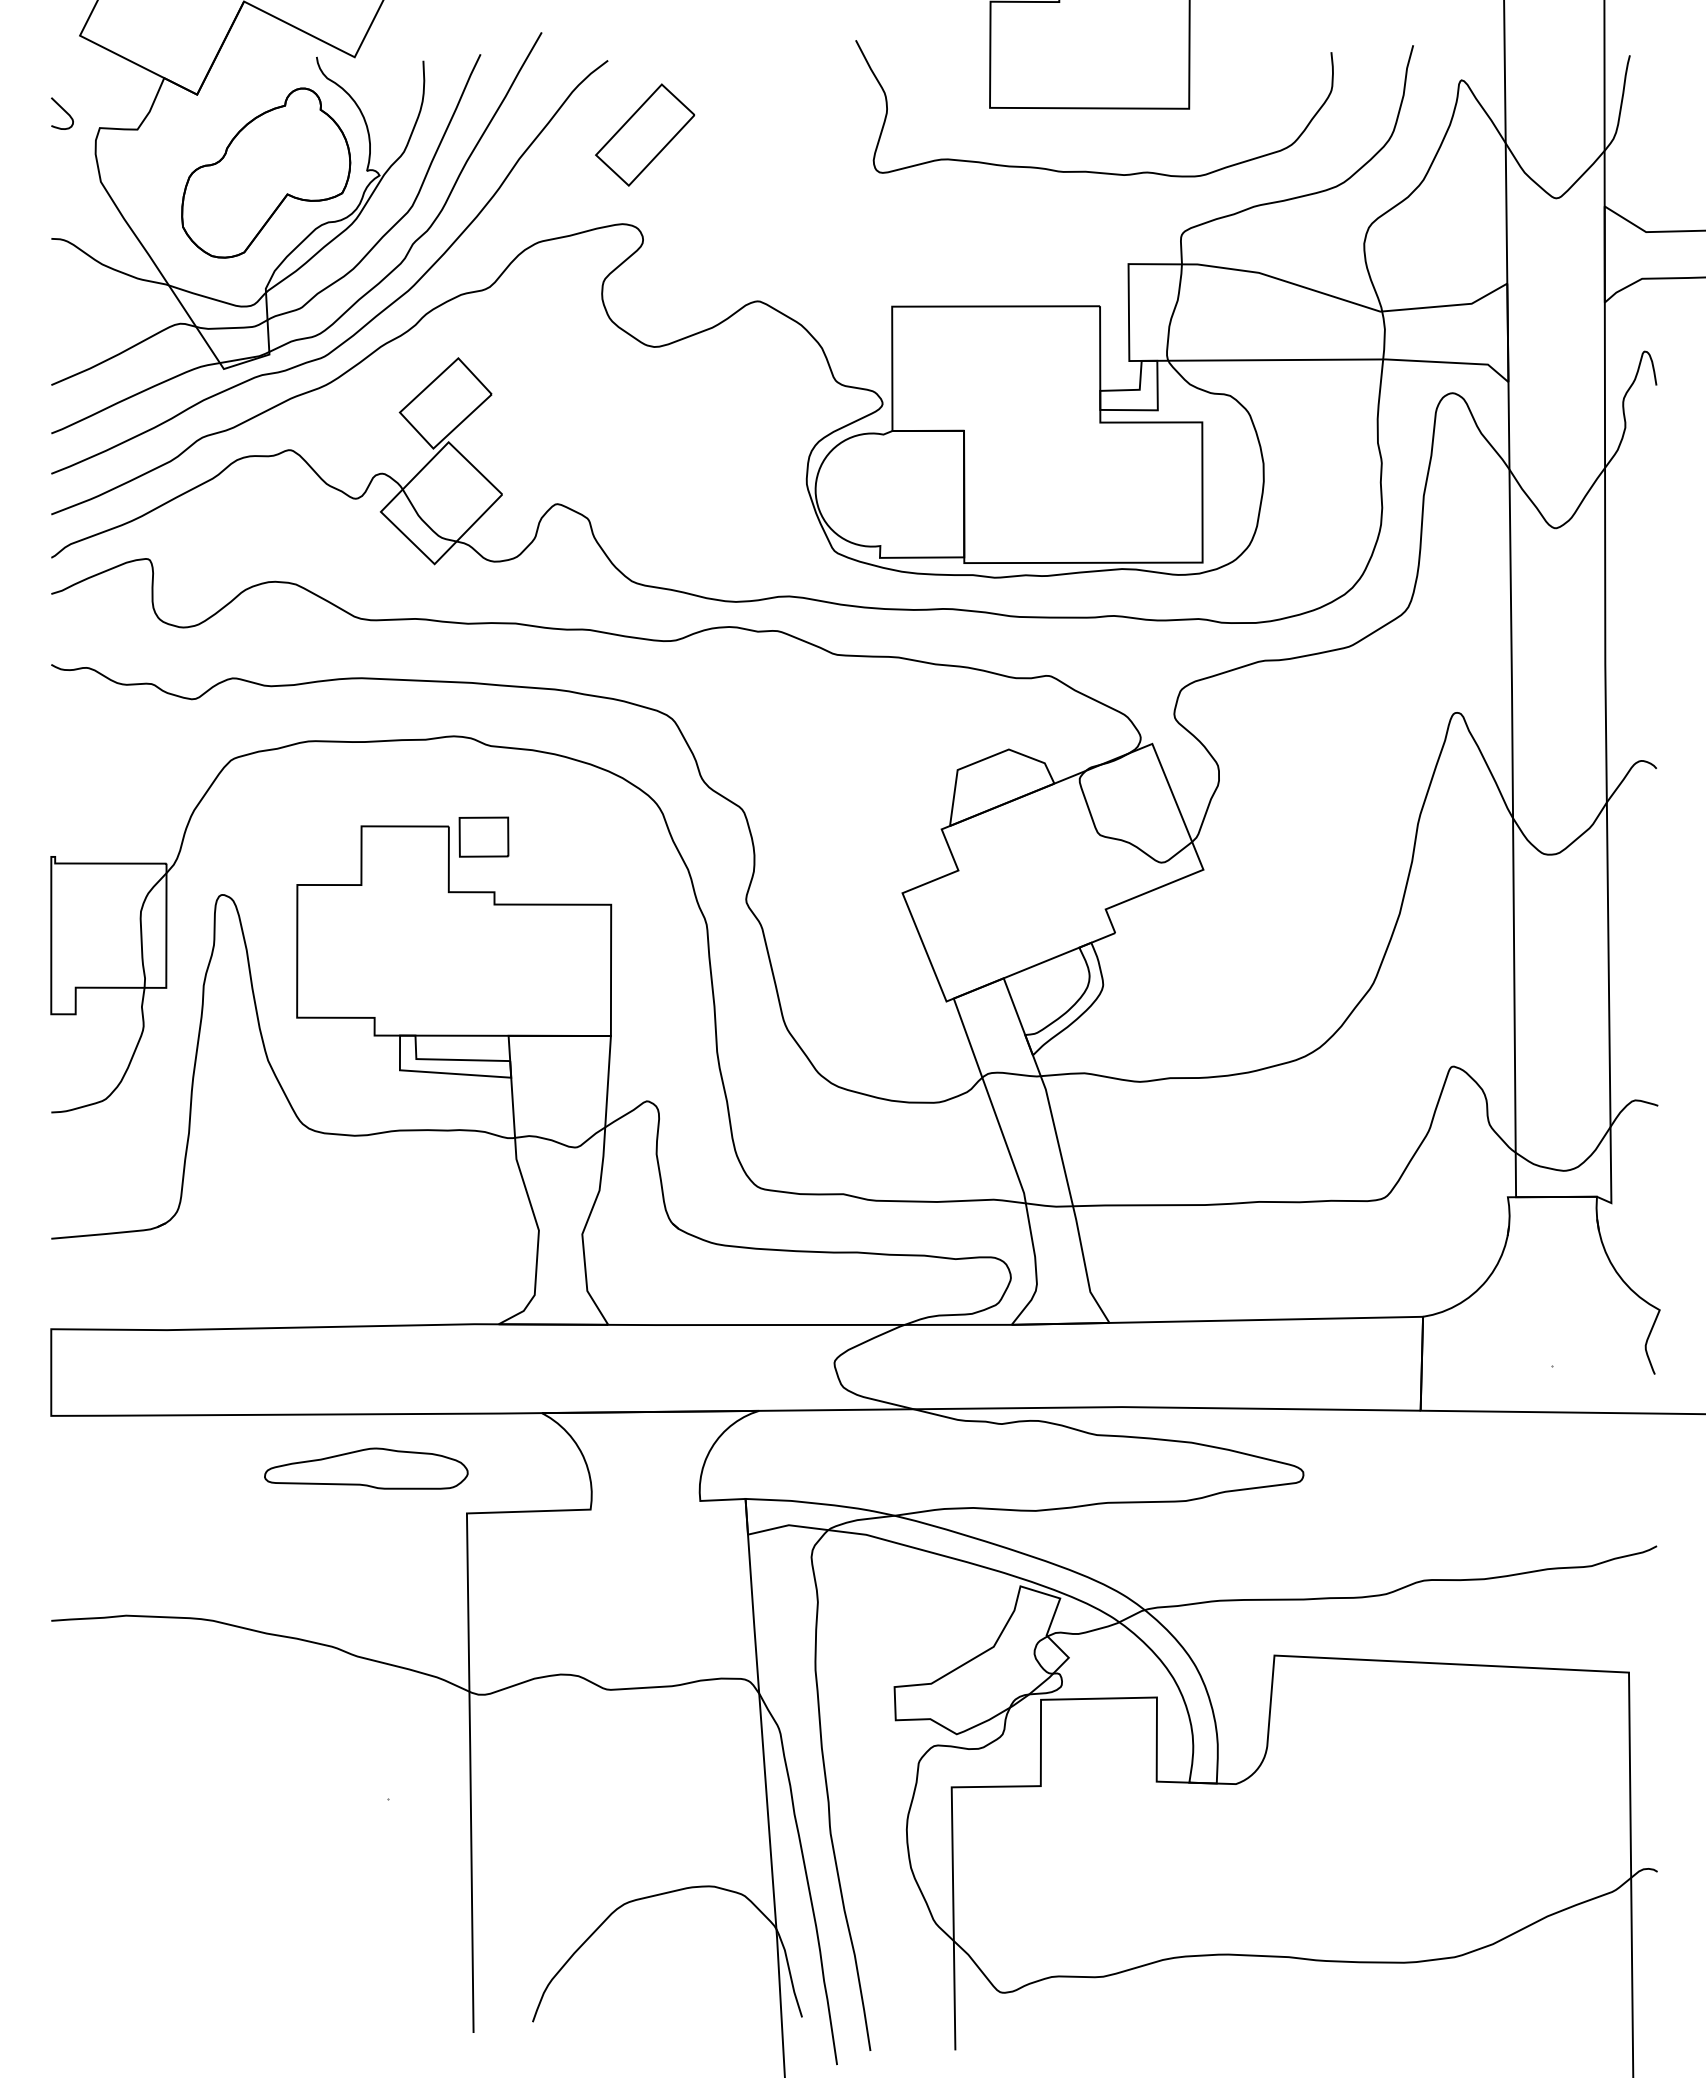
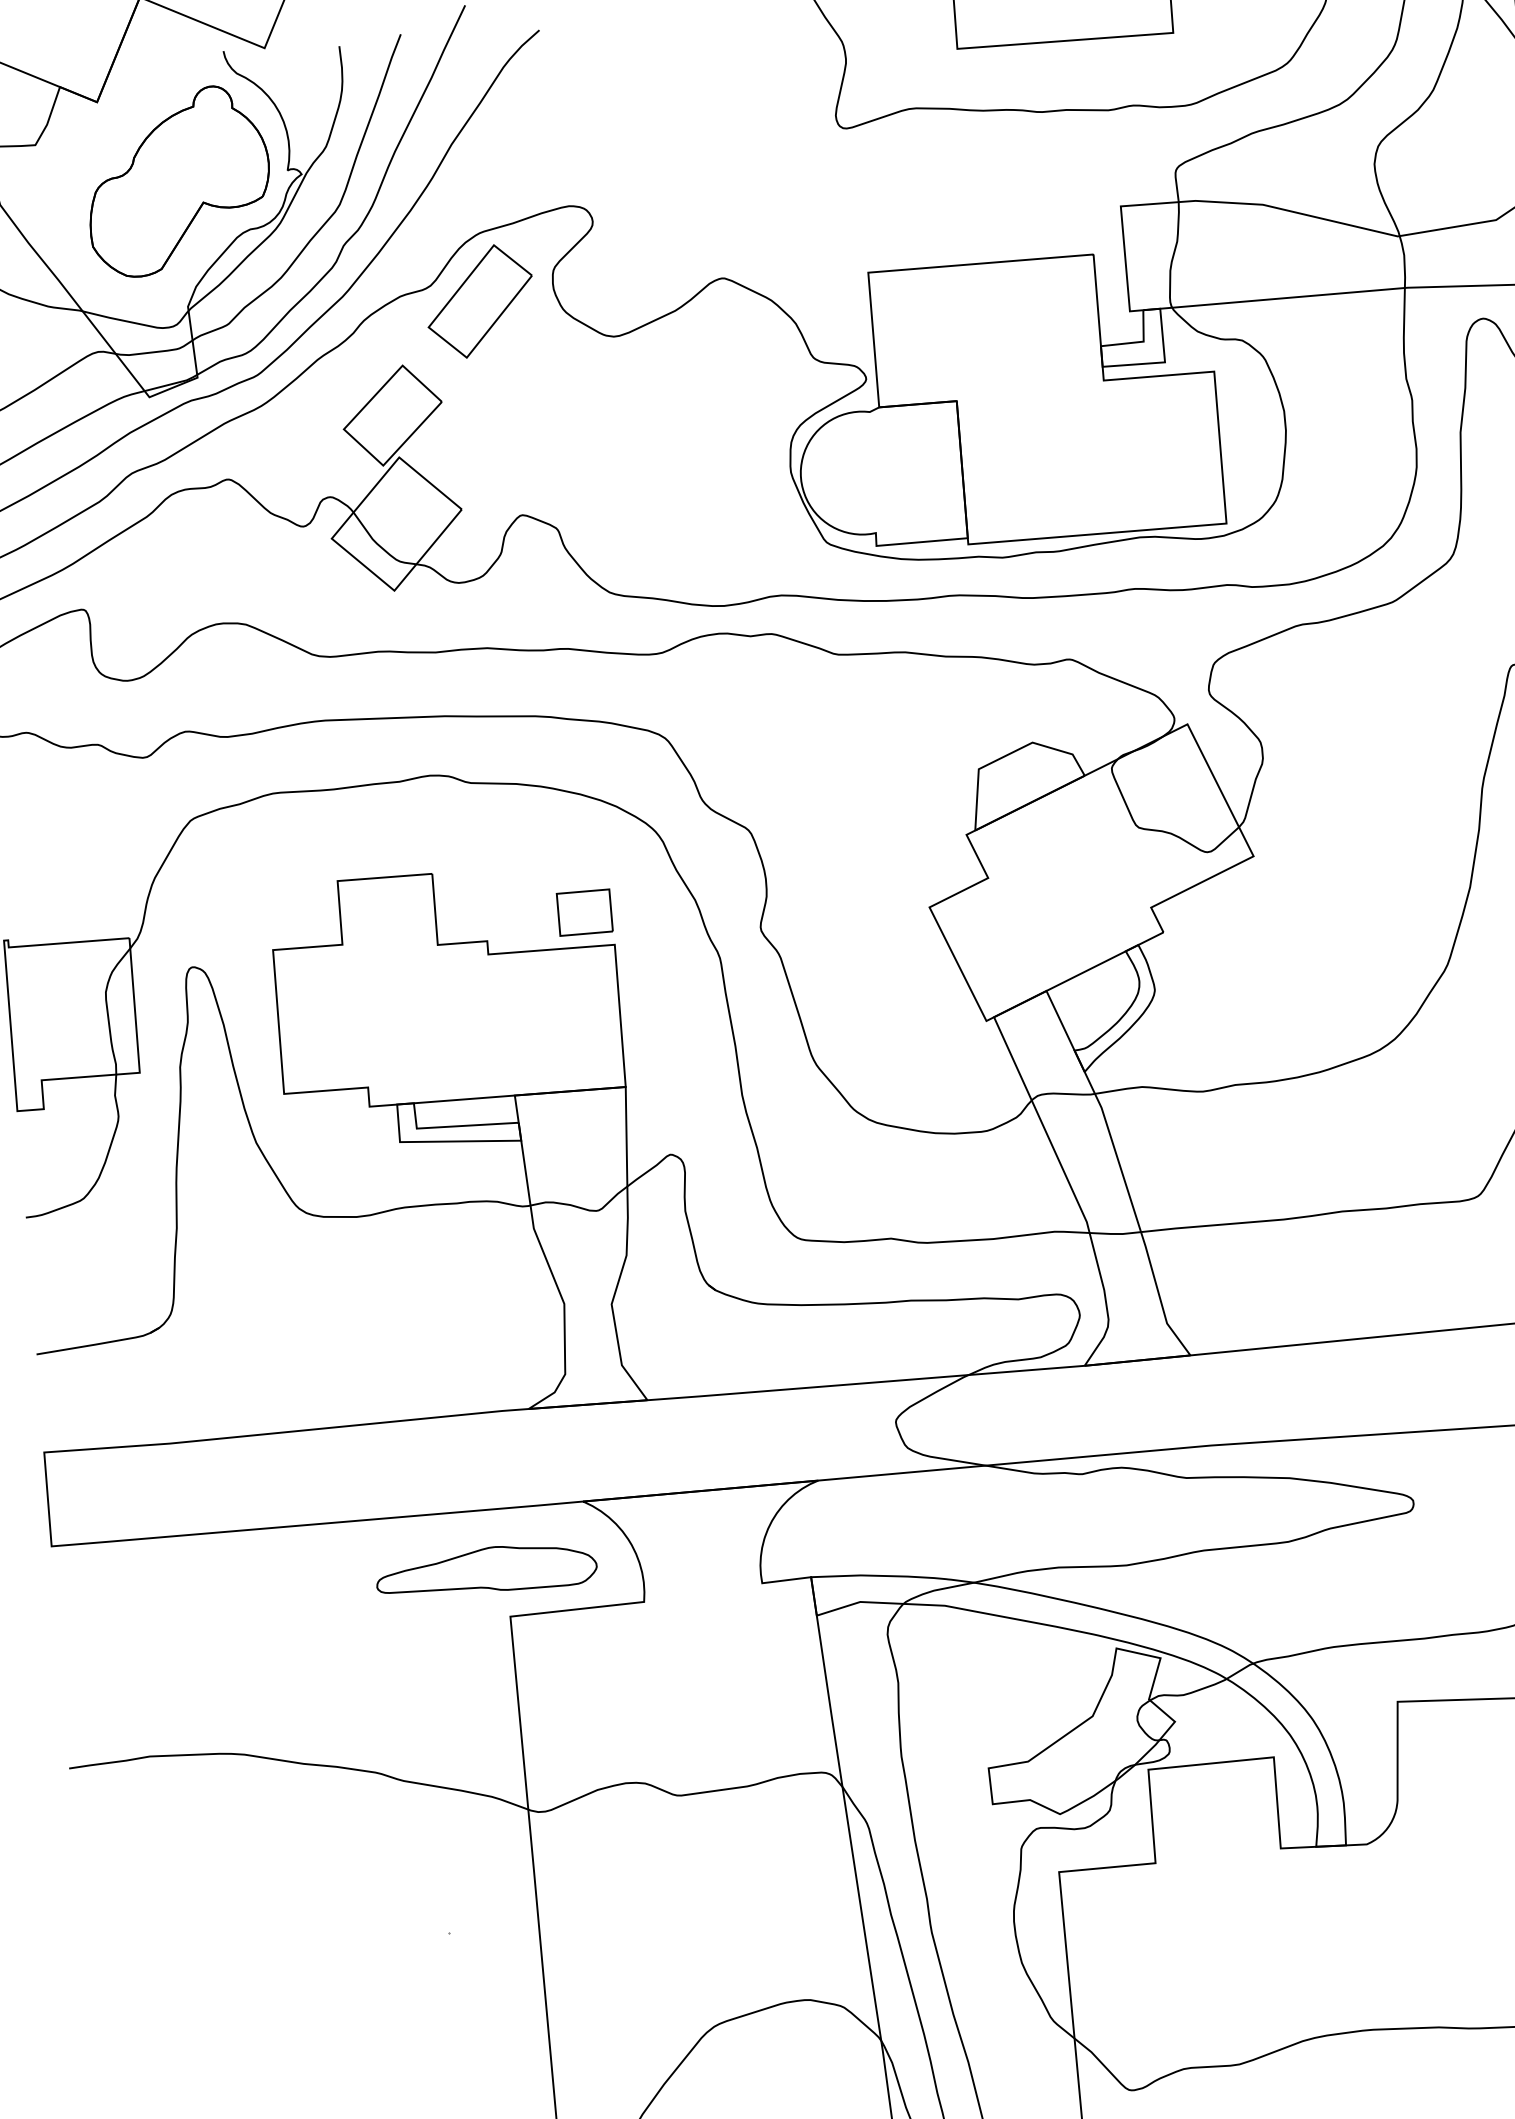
part: (644, 134) -> (479, 300), moved
part: (483, 836) -> (584, 911), moved
part: (366, 1468) -> (486, 1569), moved

